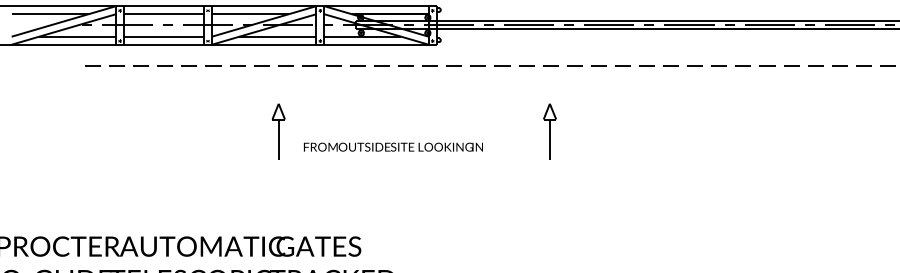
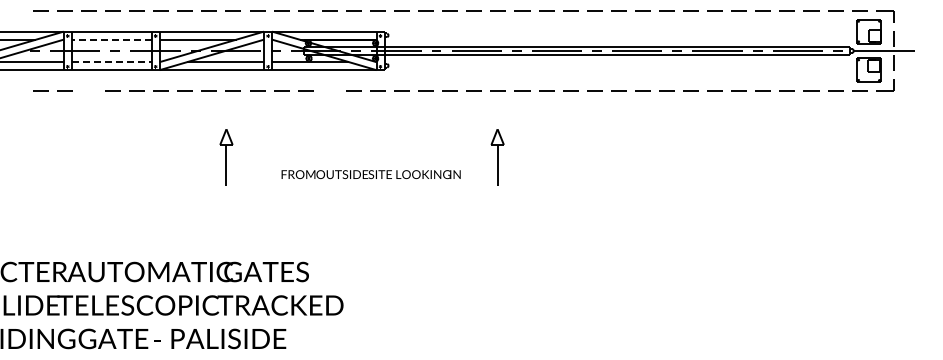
line: (163, 14) -> (111, 39), solid -> dashed
line: (163, 37) -> (111, 62), solid -> dashed
line: (140, 65) -> (88, 90), removed
line: (381, 65) -> (329, 90), removed
text: (392, 147) -> (370, 174), moved

